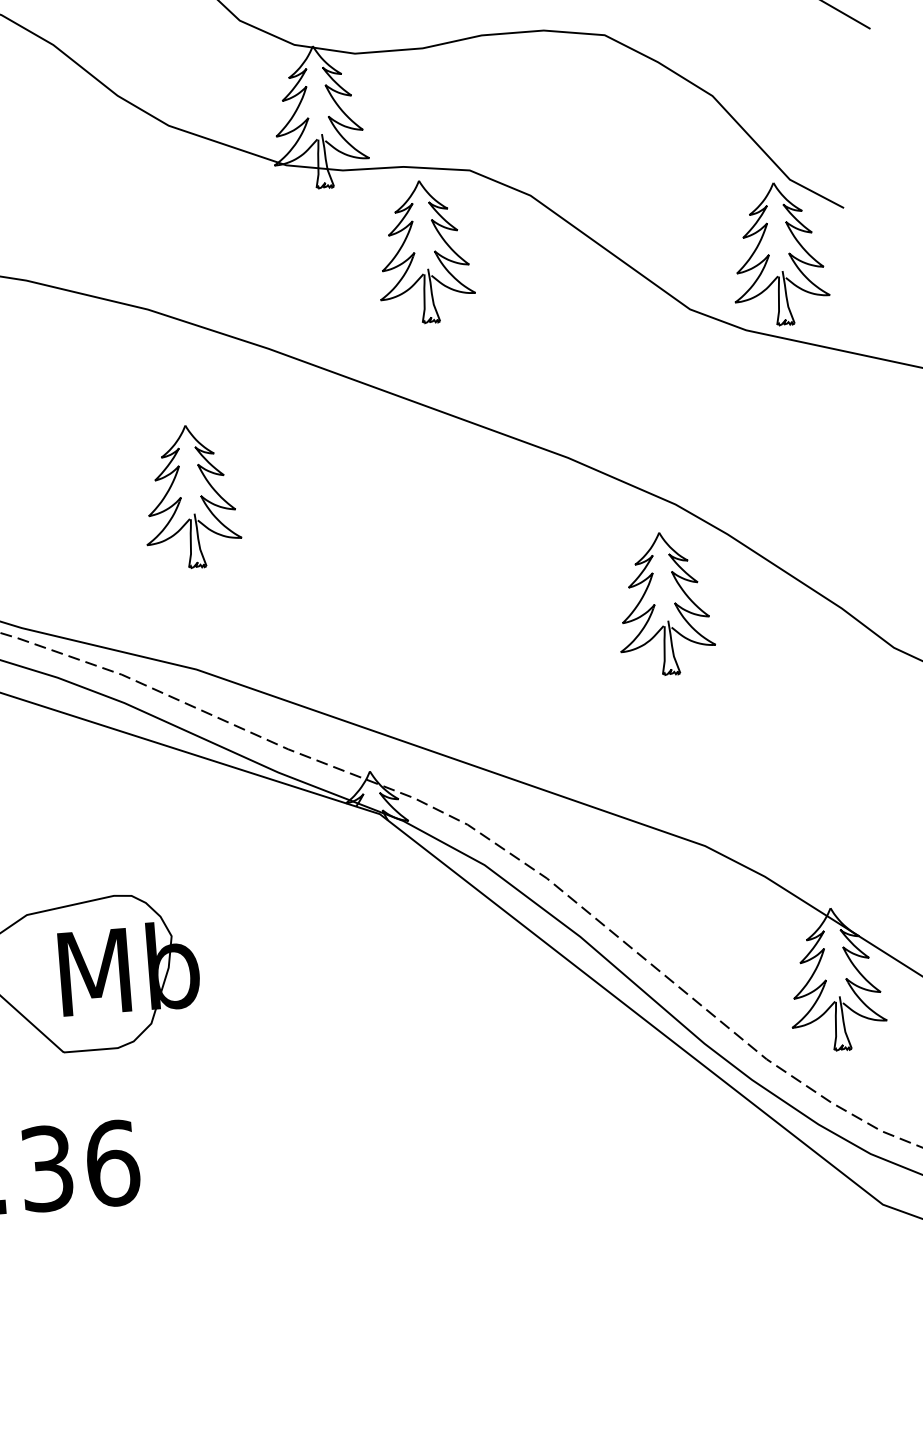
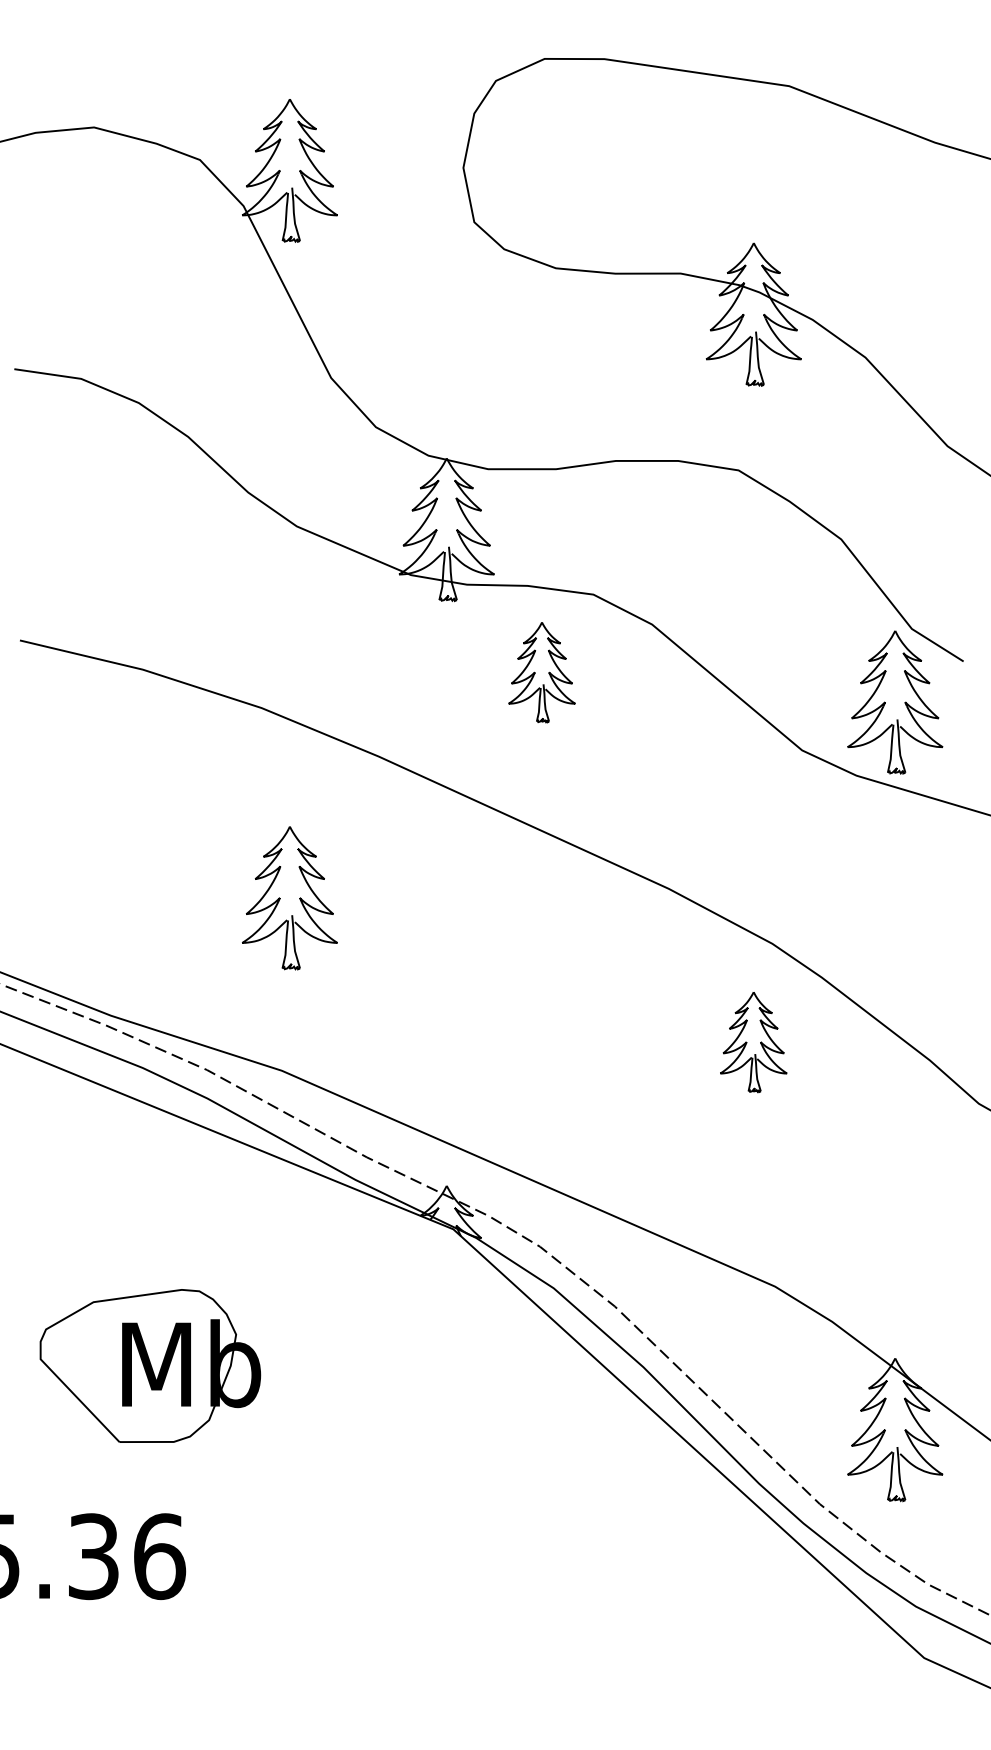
part: (424, 252) -> (541, 672), size x0.7
part: (664, 604) -> (753, 1042), size x0.7

